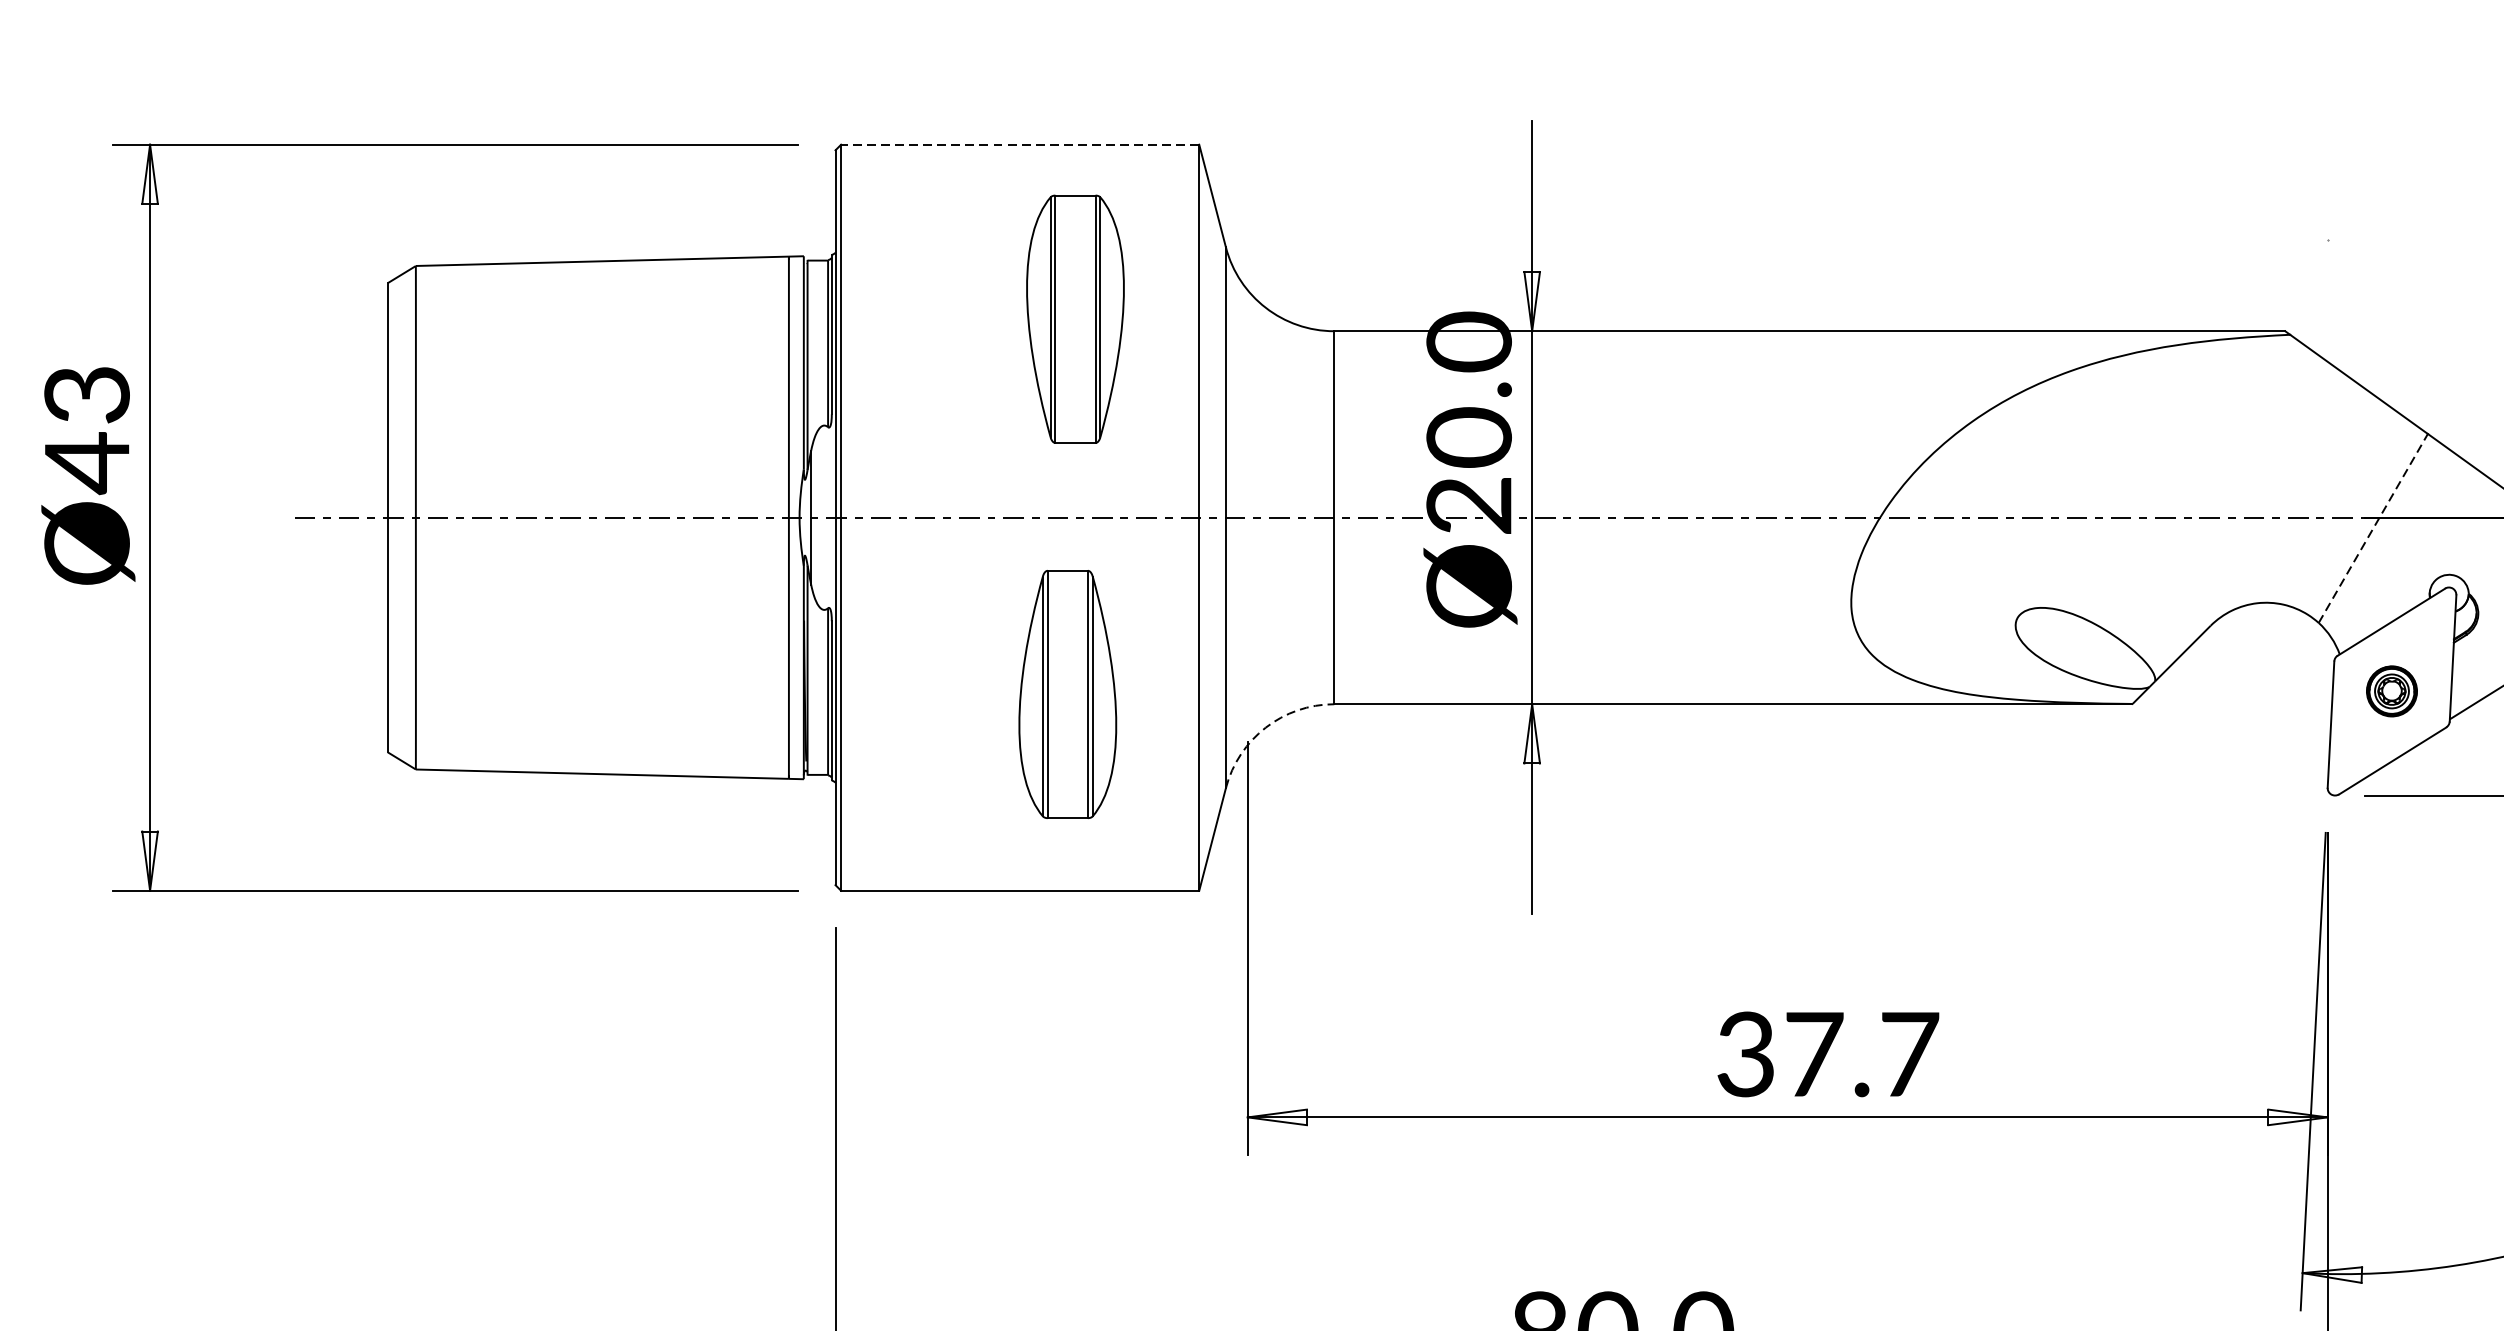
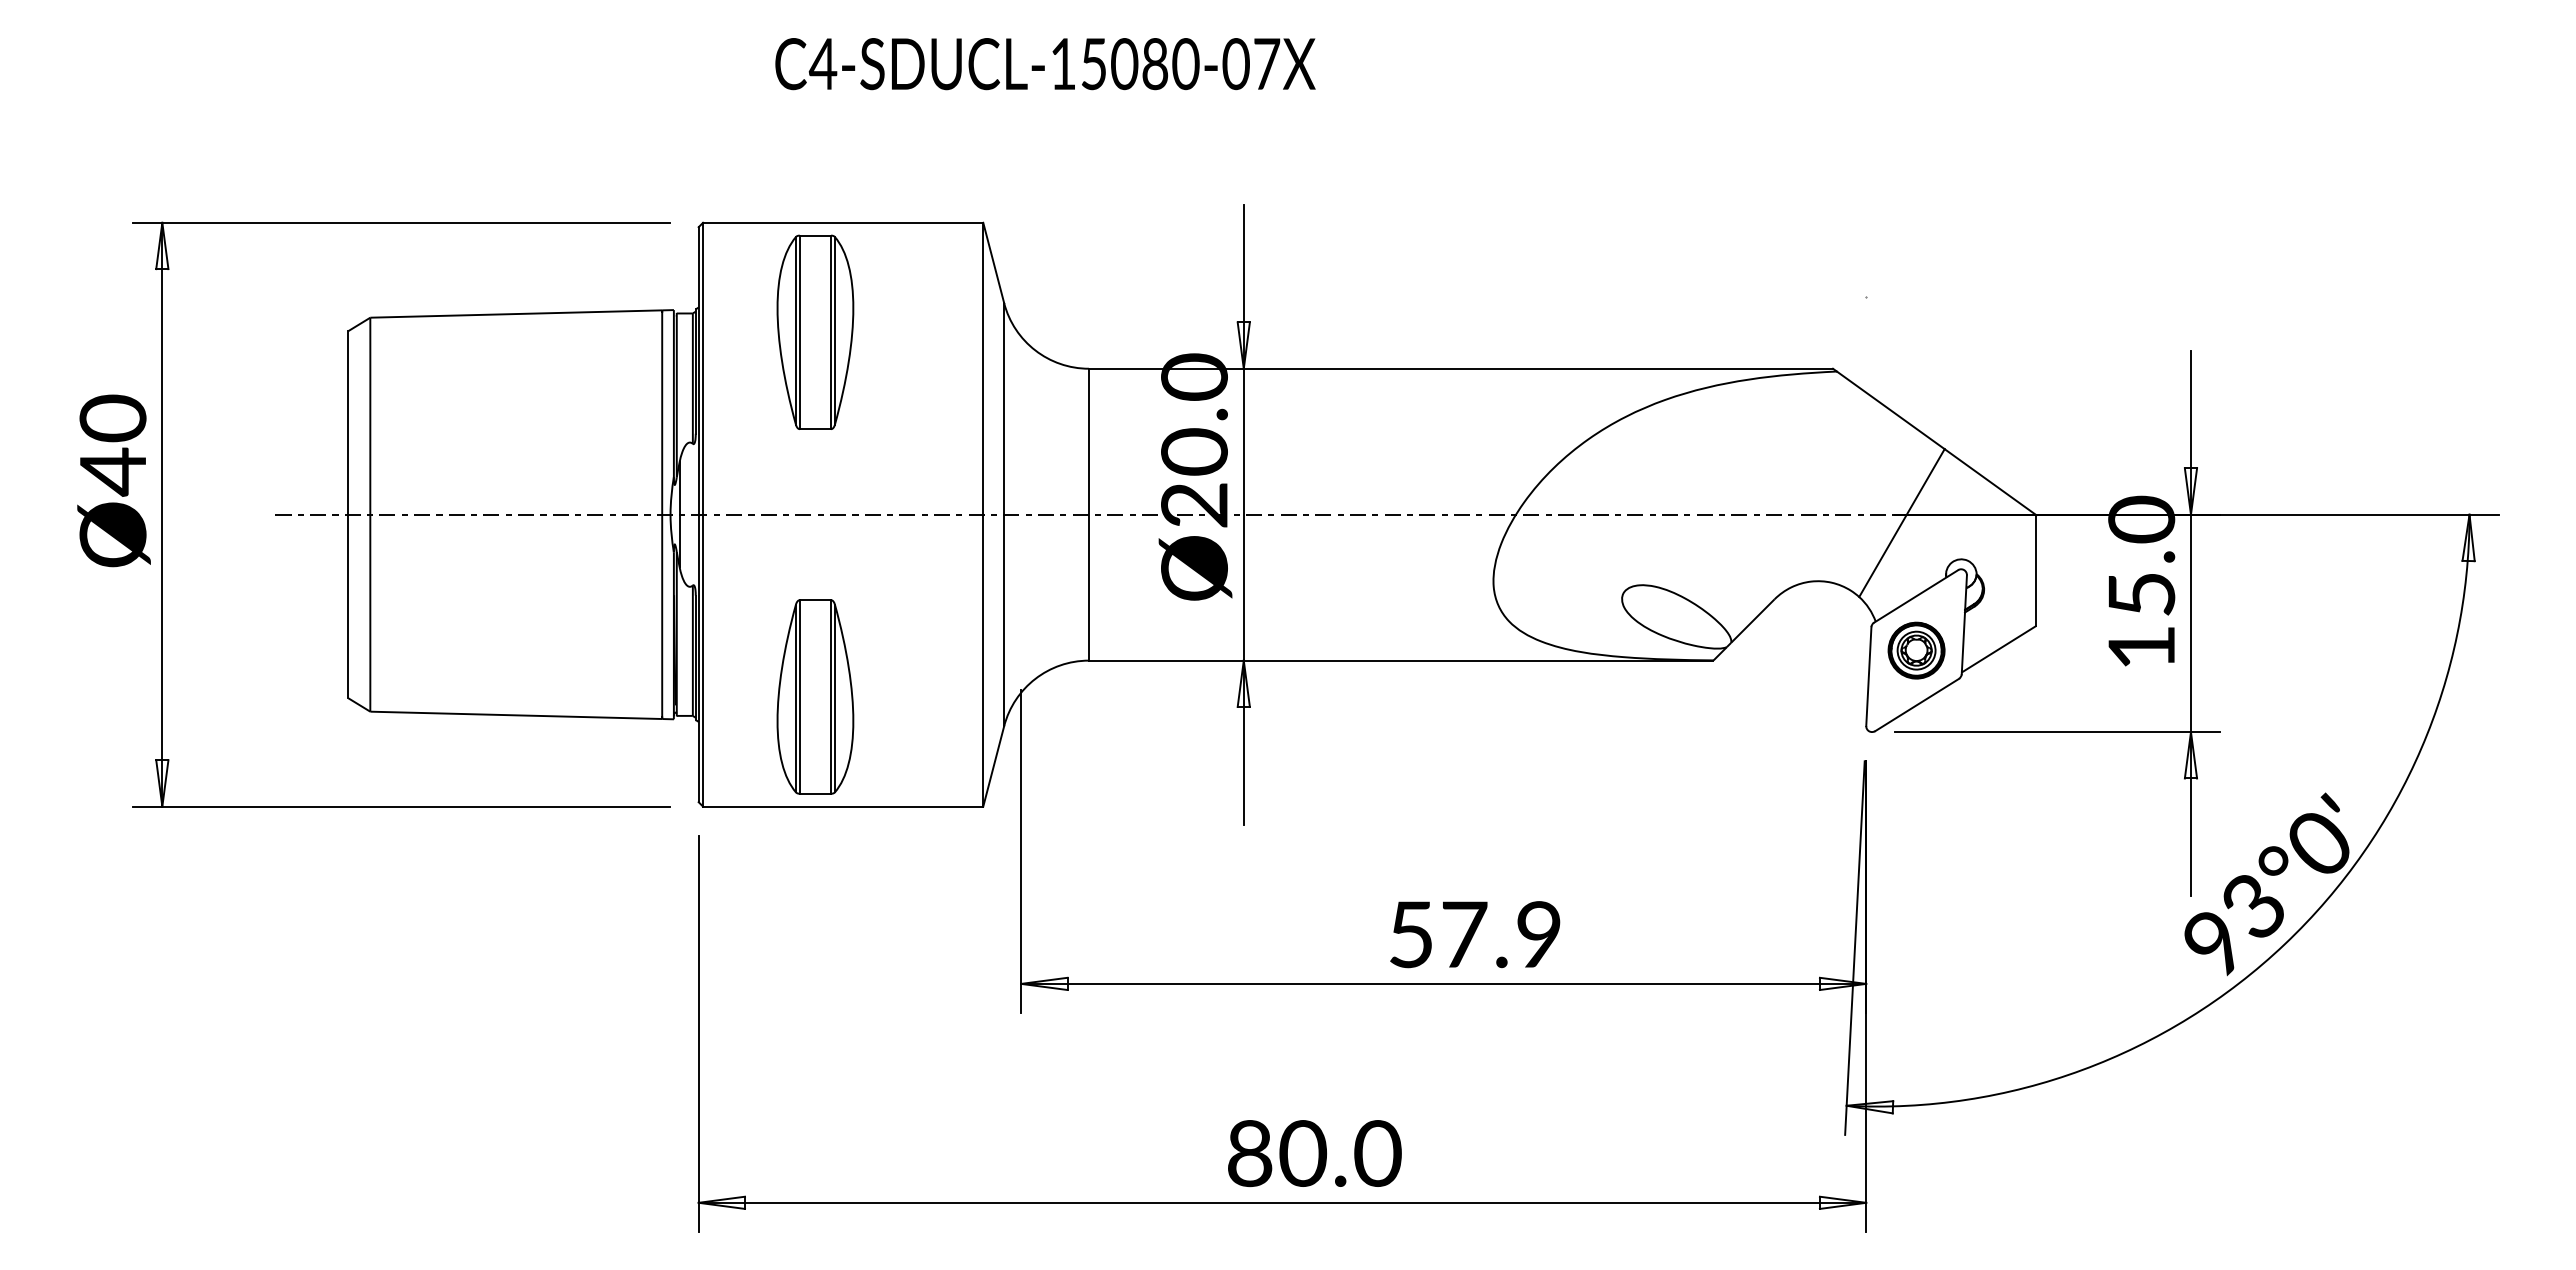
line: (1019, 144) -> (842, 222), dashed -> solid
part: (1075, 318) -> (815, 331), moved
text: (86, 394) -> (112, 418), Ø43 -> Ø40
line: (2374, 527) -> (1902, 522), dashed -> solid
part: (2391, 691) -> (1916, 650), size x1.43
part: (1067, 693) -> (815, 696), moved
arc: (1265, 727) -> (1035, 678), dashed -> solid
text: (1828, 1054) -> (1475, 934), 37.7 -> 57.9

